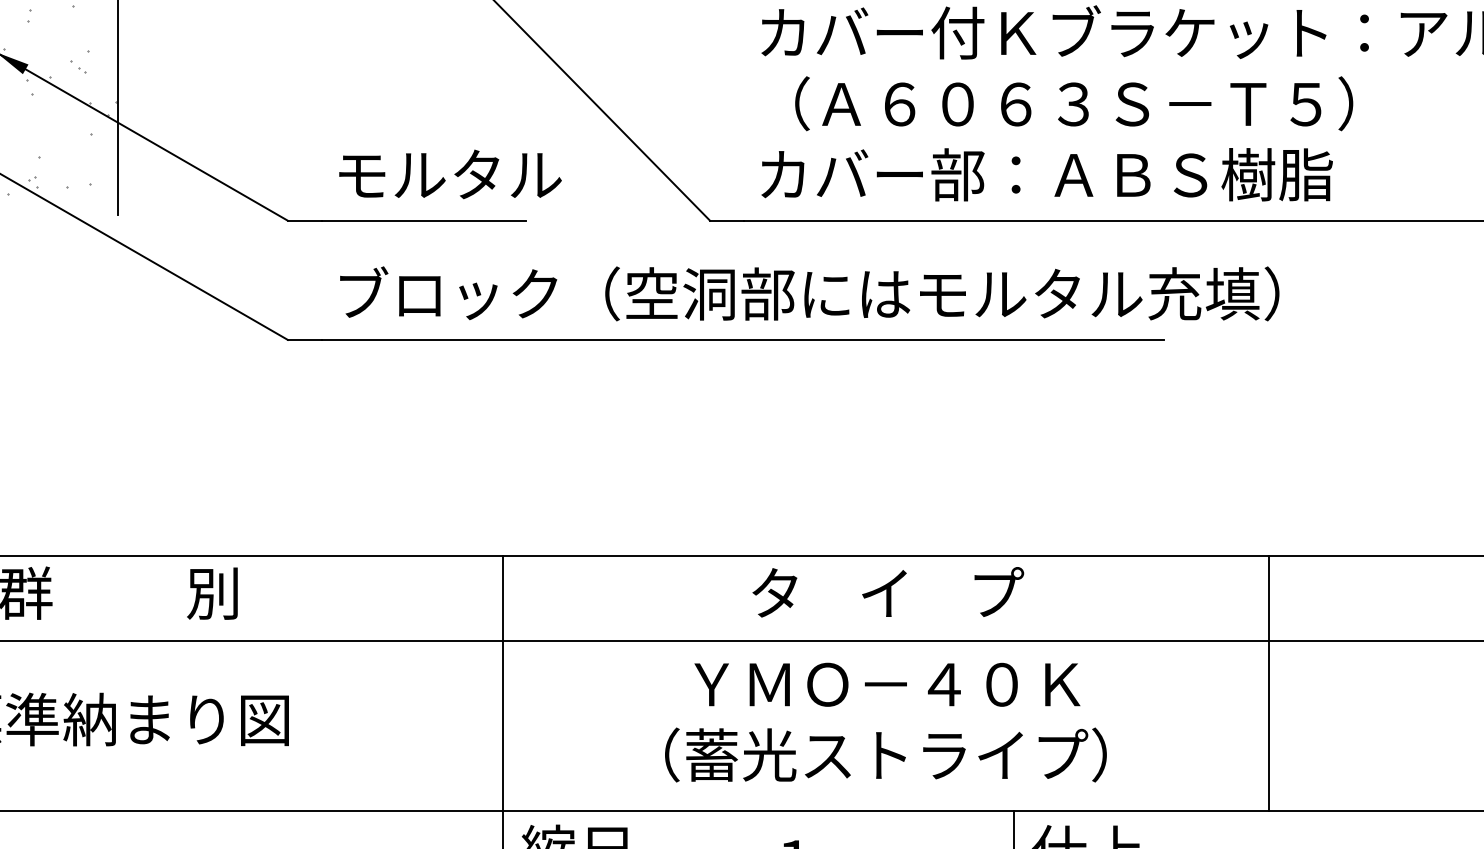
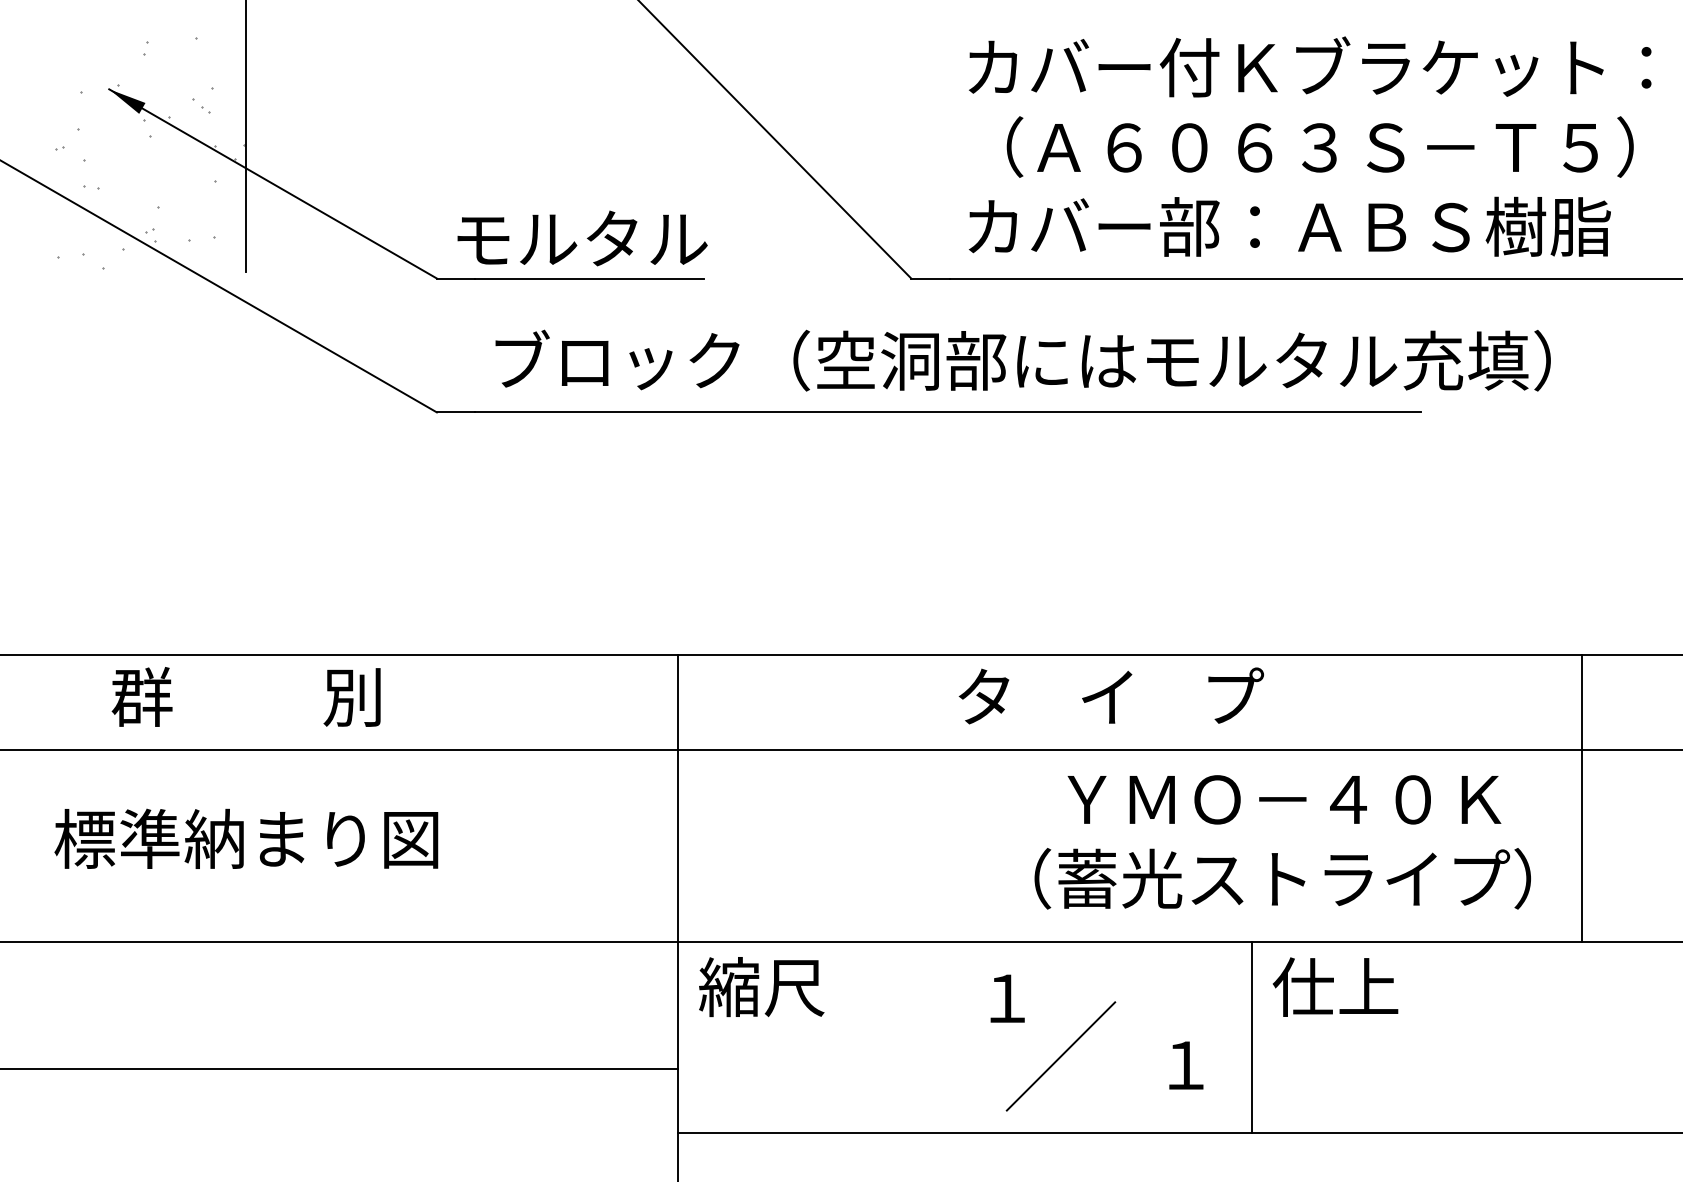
text: (450, 174) -> (582, 238), moved
line: (1269, 682) -> (1582, 797), moved
text: (885, 722) -> (1282, 842), moved

